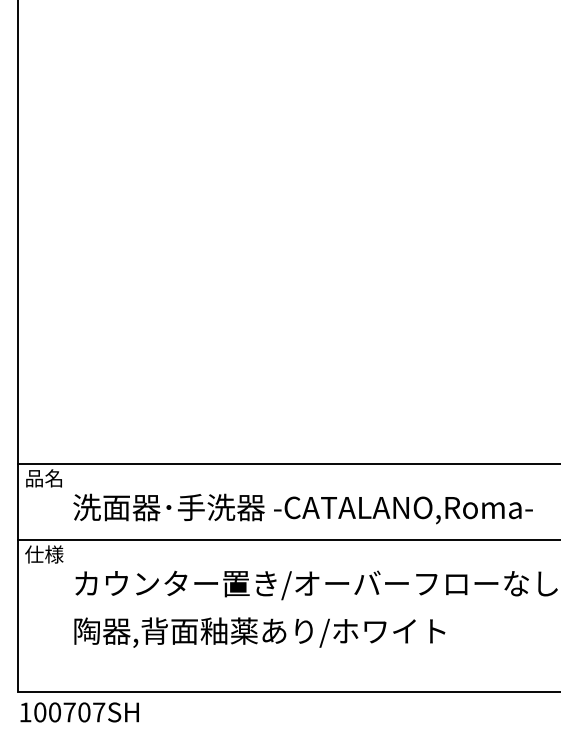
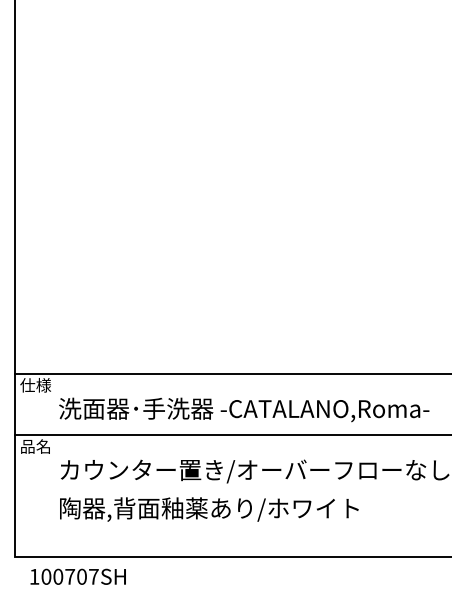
text: (44, 478) -> (35, 385), 品名 -> 仕様
text: (44, 554) -> (35, 446), 仕様 -> 品名
text: (78, 711) -> (77, 576), moved

